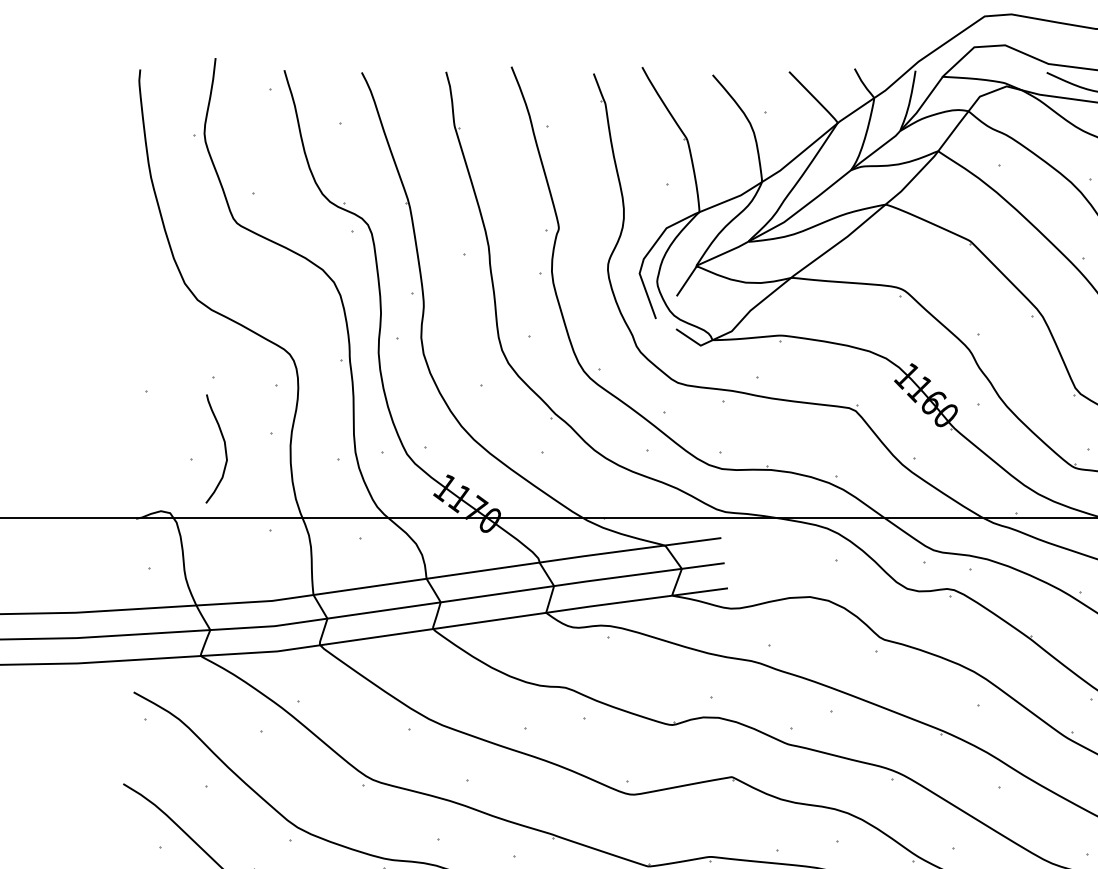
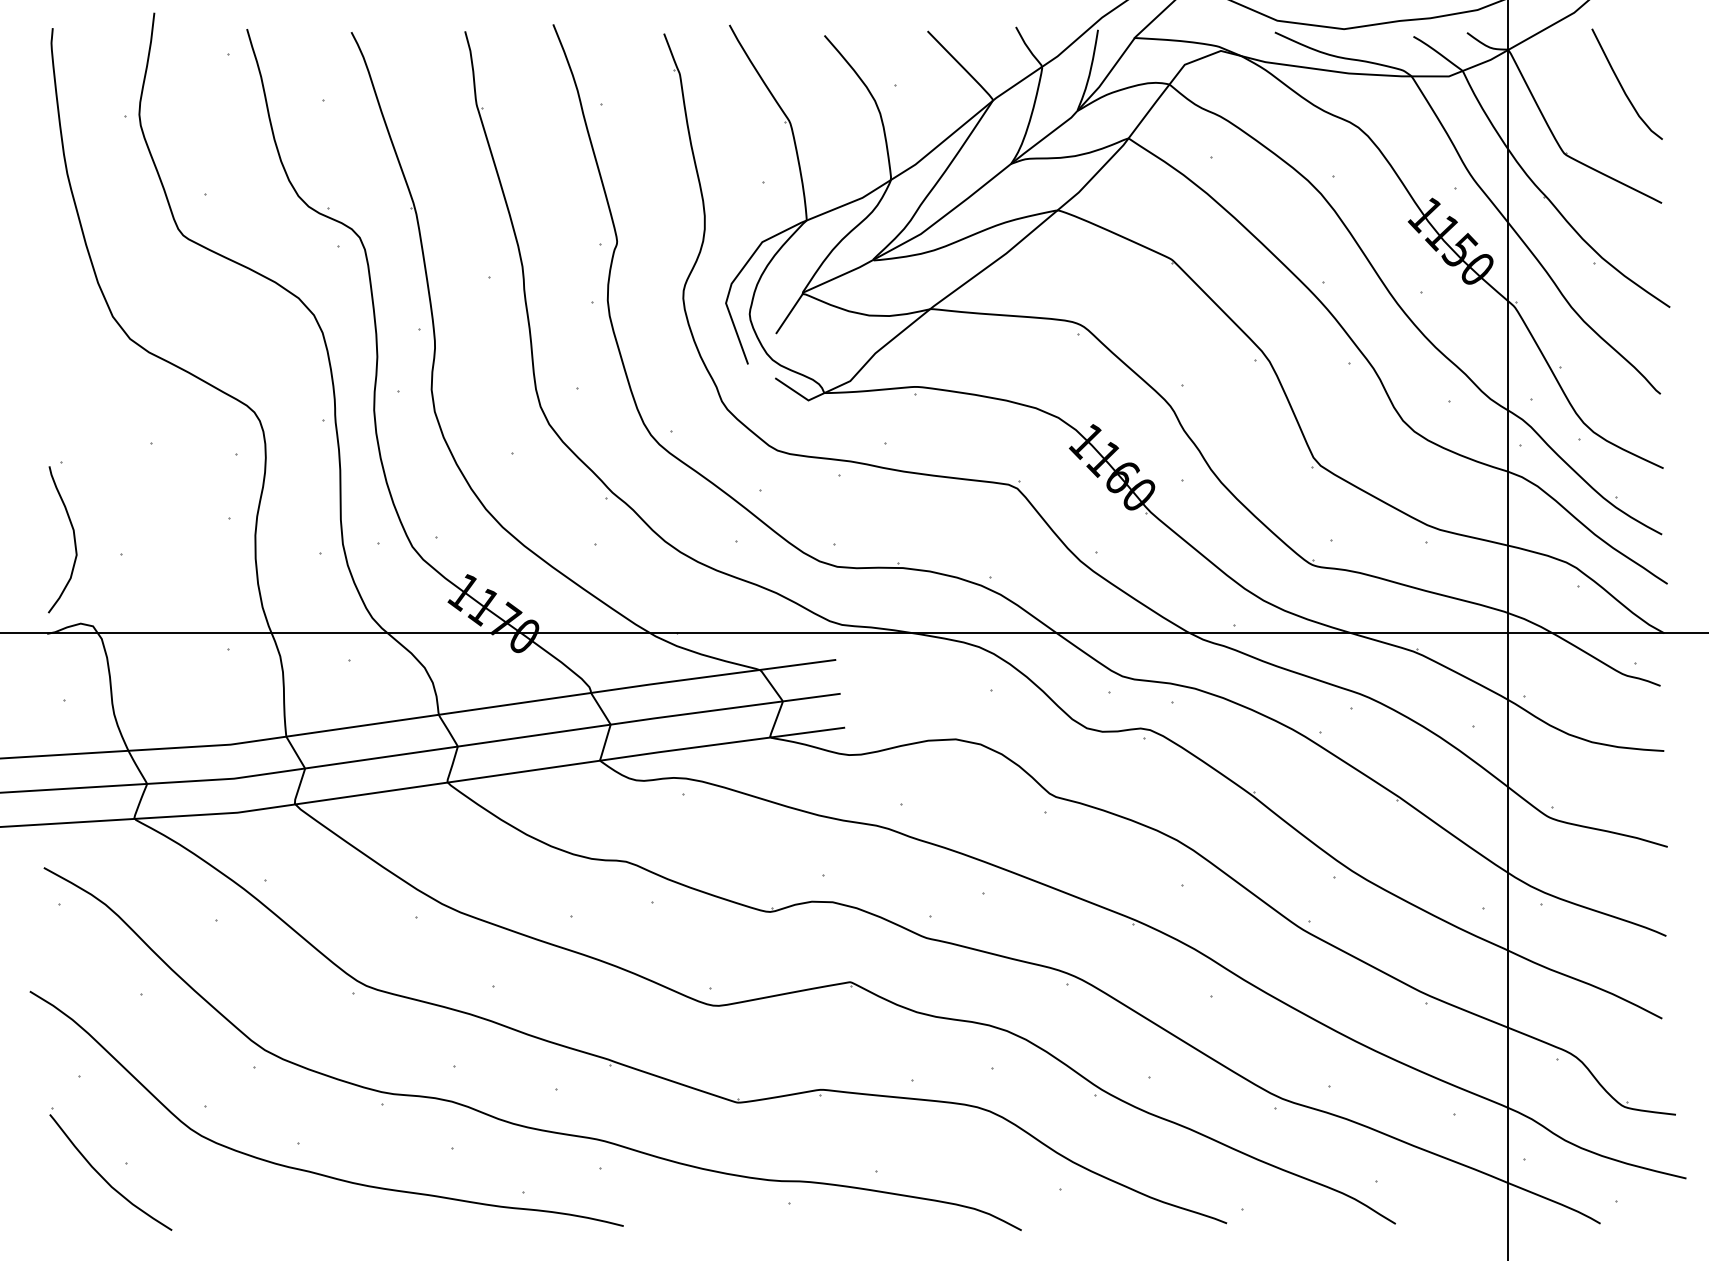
curve: (224, 448) -> (73, 539), moved

